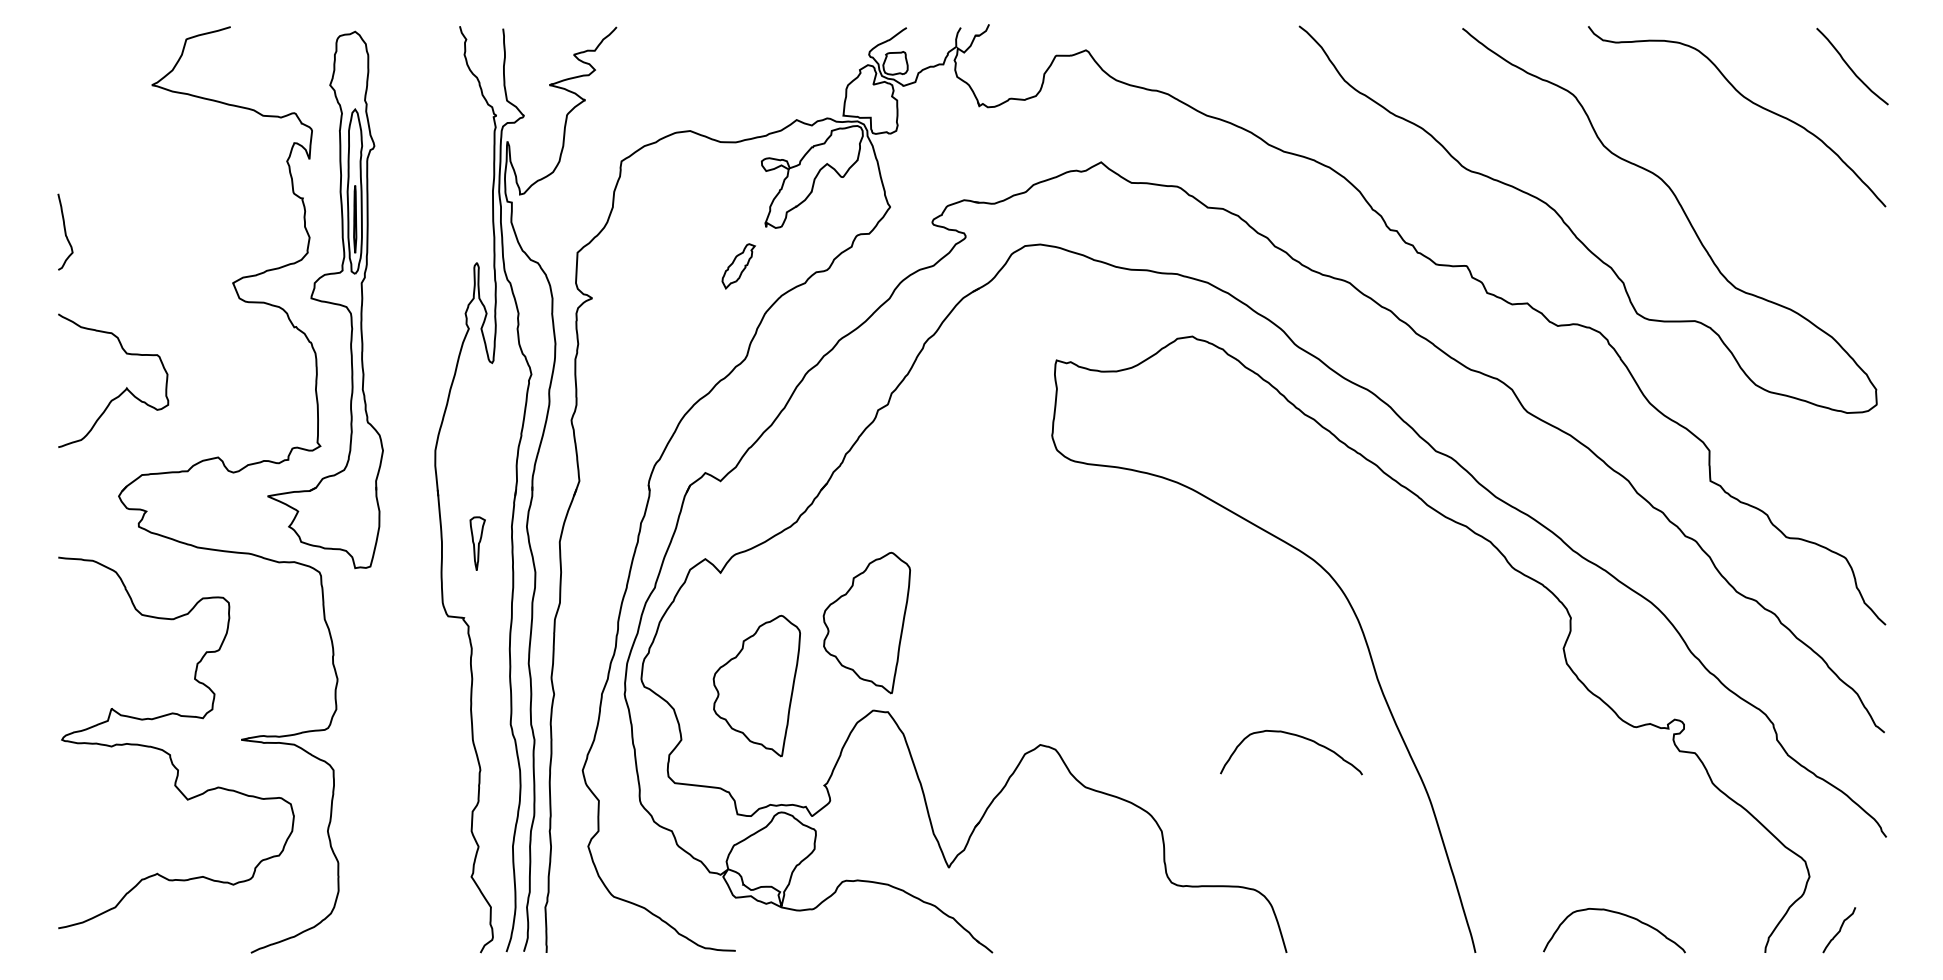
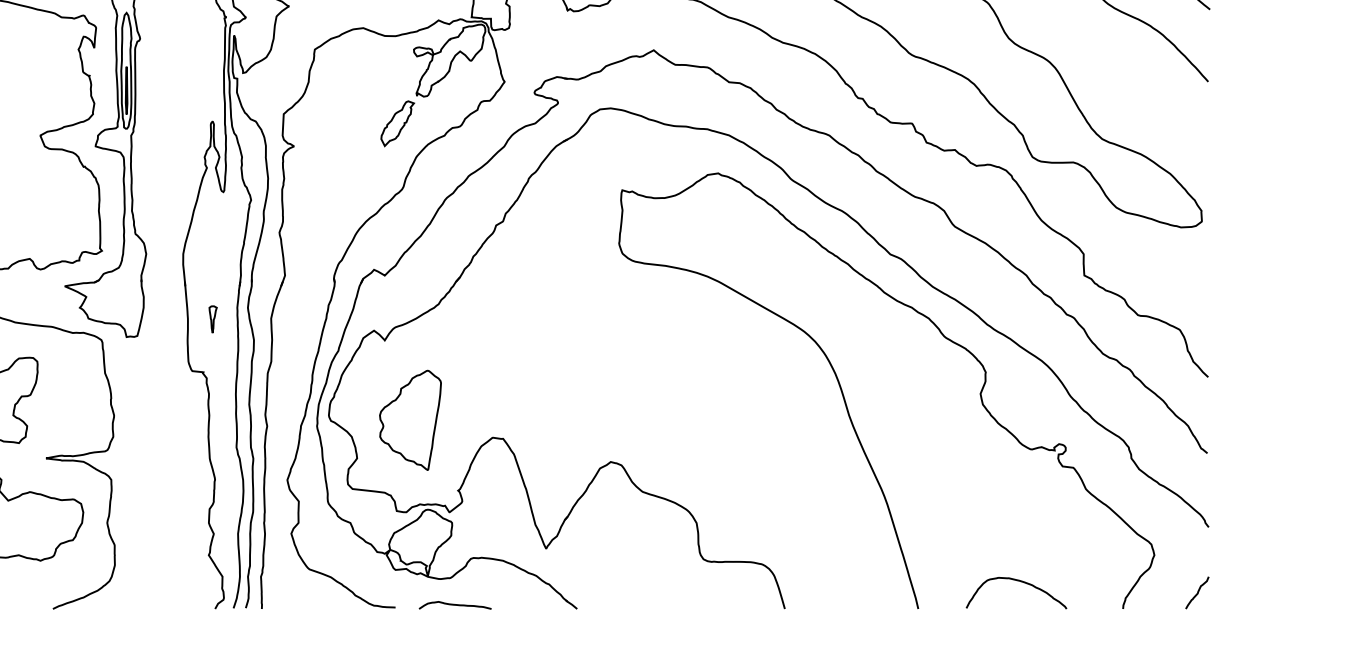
part: (738, 266) -> (397, 123), size x1.43
part: (477, 542) -> (213, 318), size x0.71
part: (866, 622) -> (487, 375), removed
curve: (1296, 736) -> (791, 456), removed
curve: (1839, 930) -> (1197, 593), moved
curve: (819, 947) -> (454, 605), added

